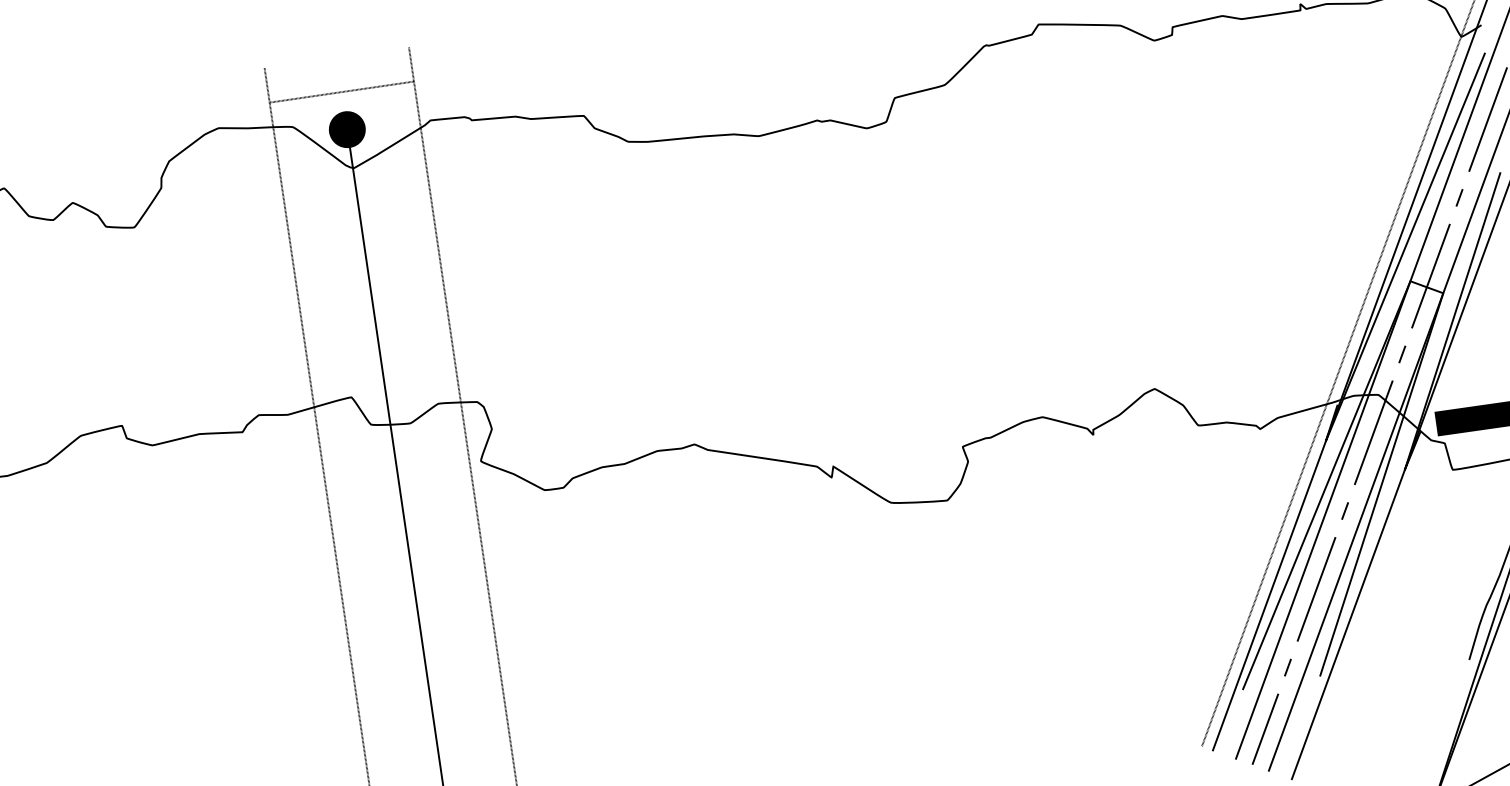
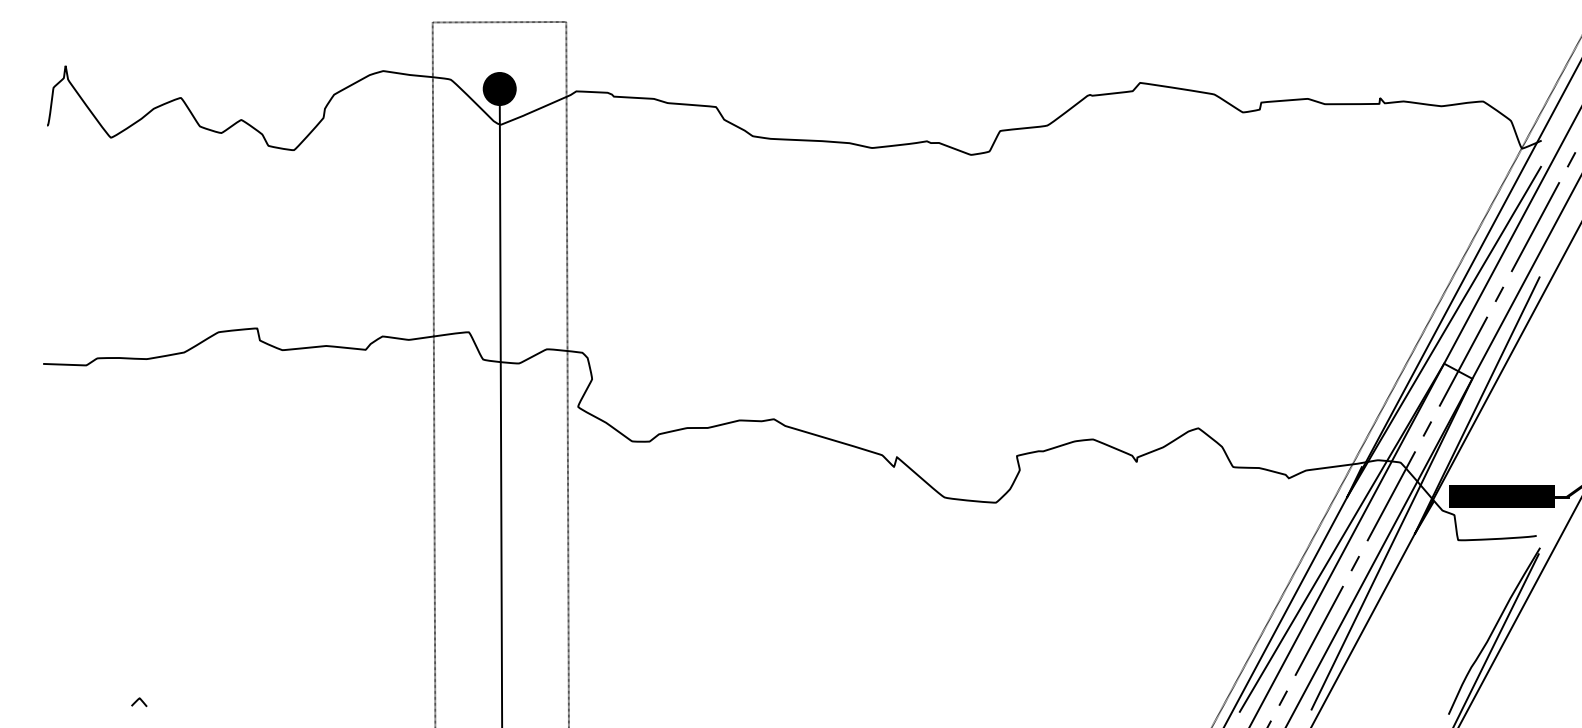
line: (341, 91) -> (499, 21), moved

